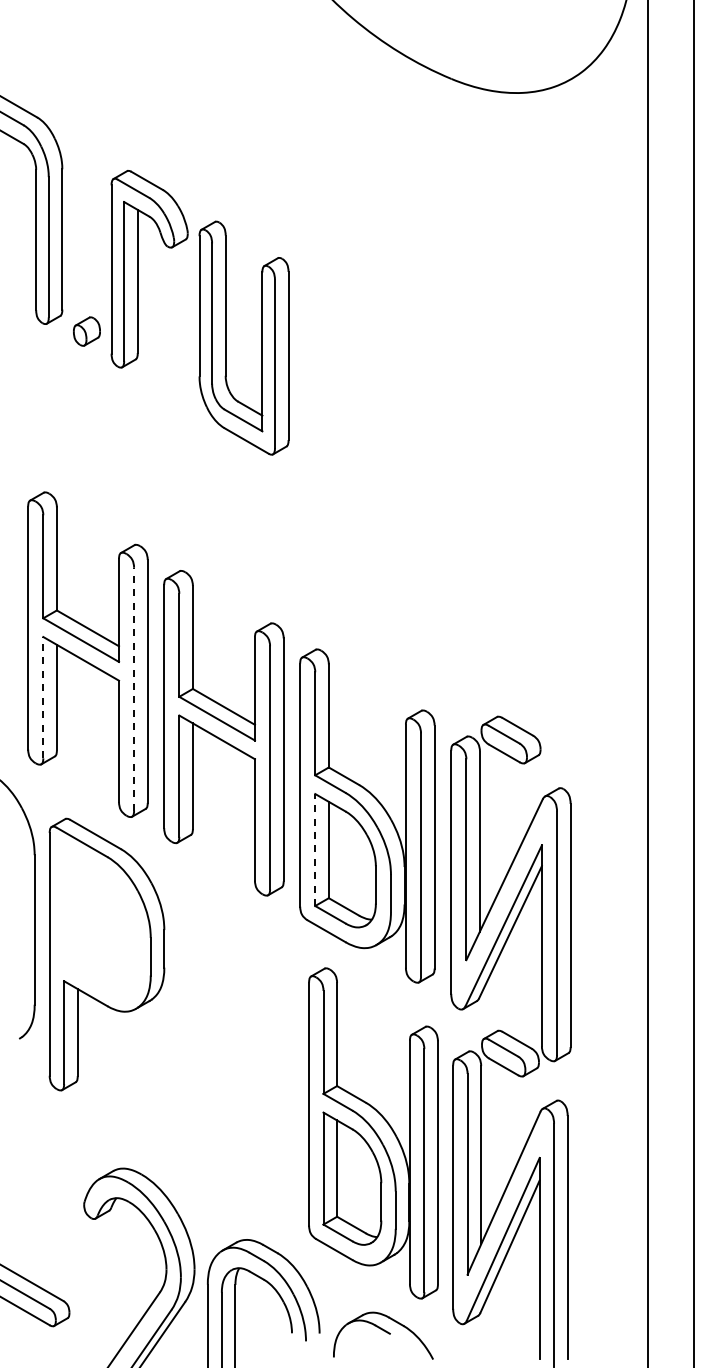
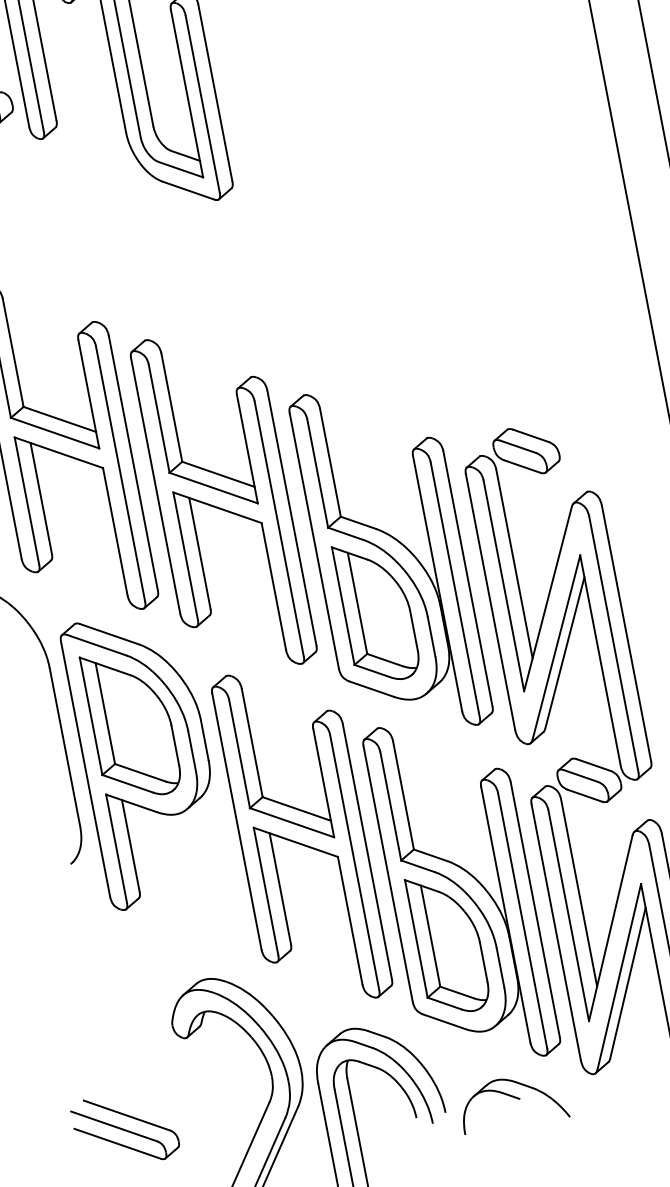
line: (134, 688) -> (120, 473), dashed -> solid
line: (43, 697) -> (27, 500), dashed -> solid
line: (315, 850) -> (343, 606), dashed -> solid
part: (100, 920) -> (132, 723), added
part: (236, 1054) -> (301, 836), added

